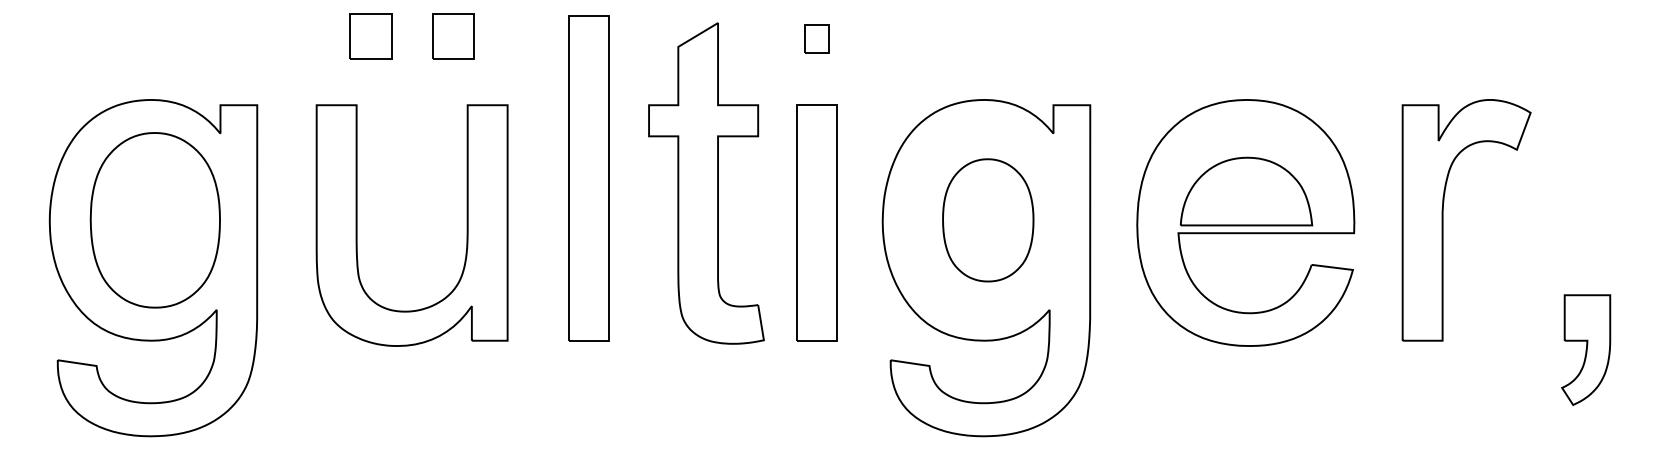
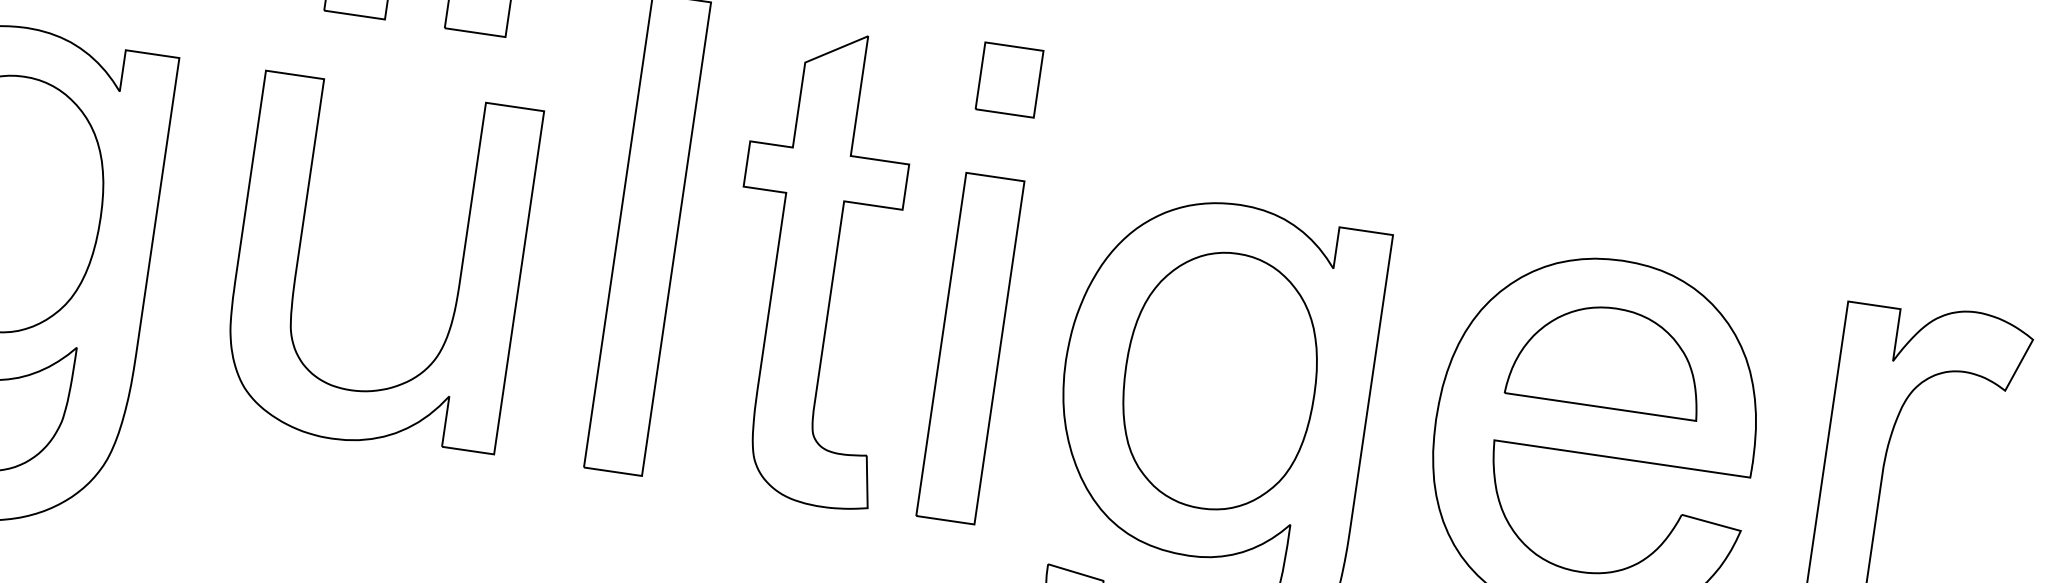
part: (816, 38) -> (1008, 79), size x1.67
part: (1246, 191) -> (1607, 357), moved
part: (987, 220) -> (1218, 381), size x1.43

